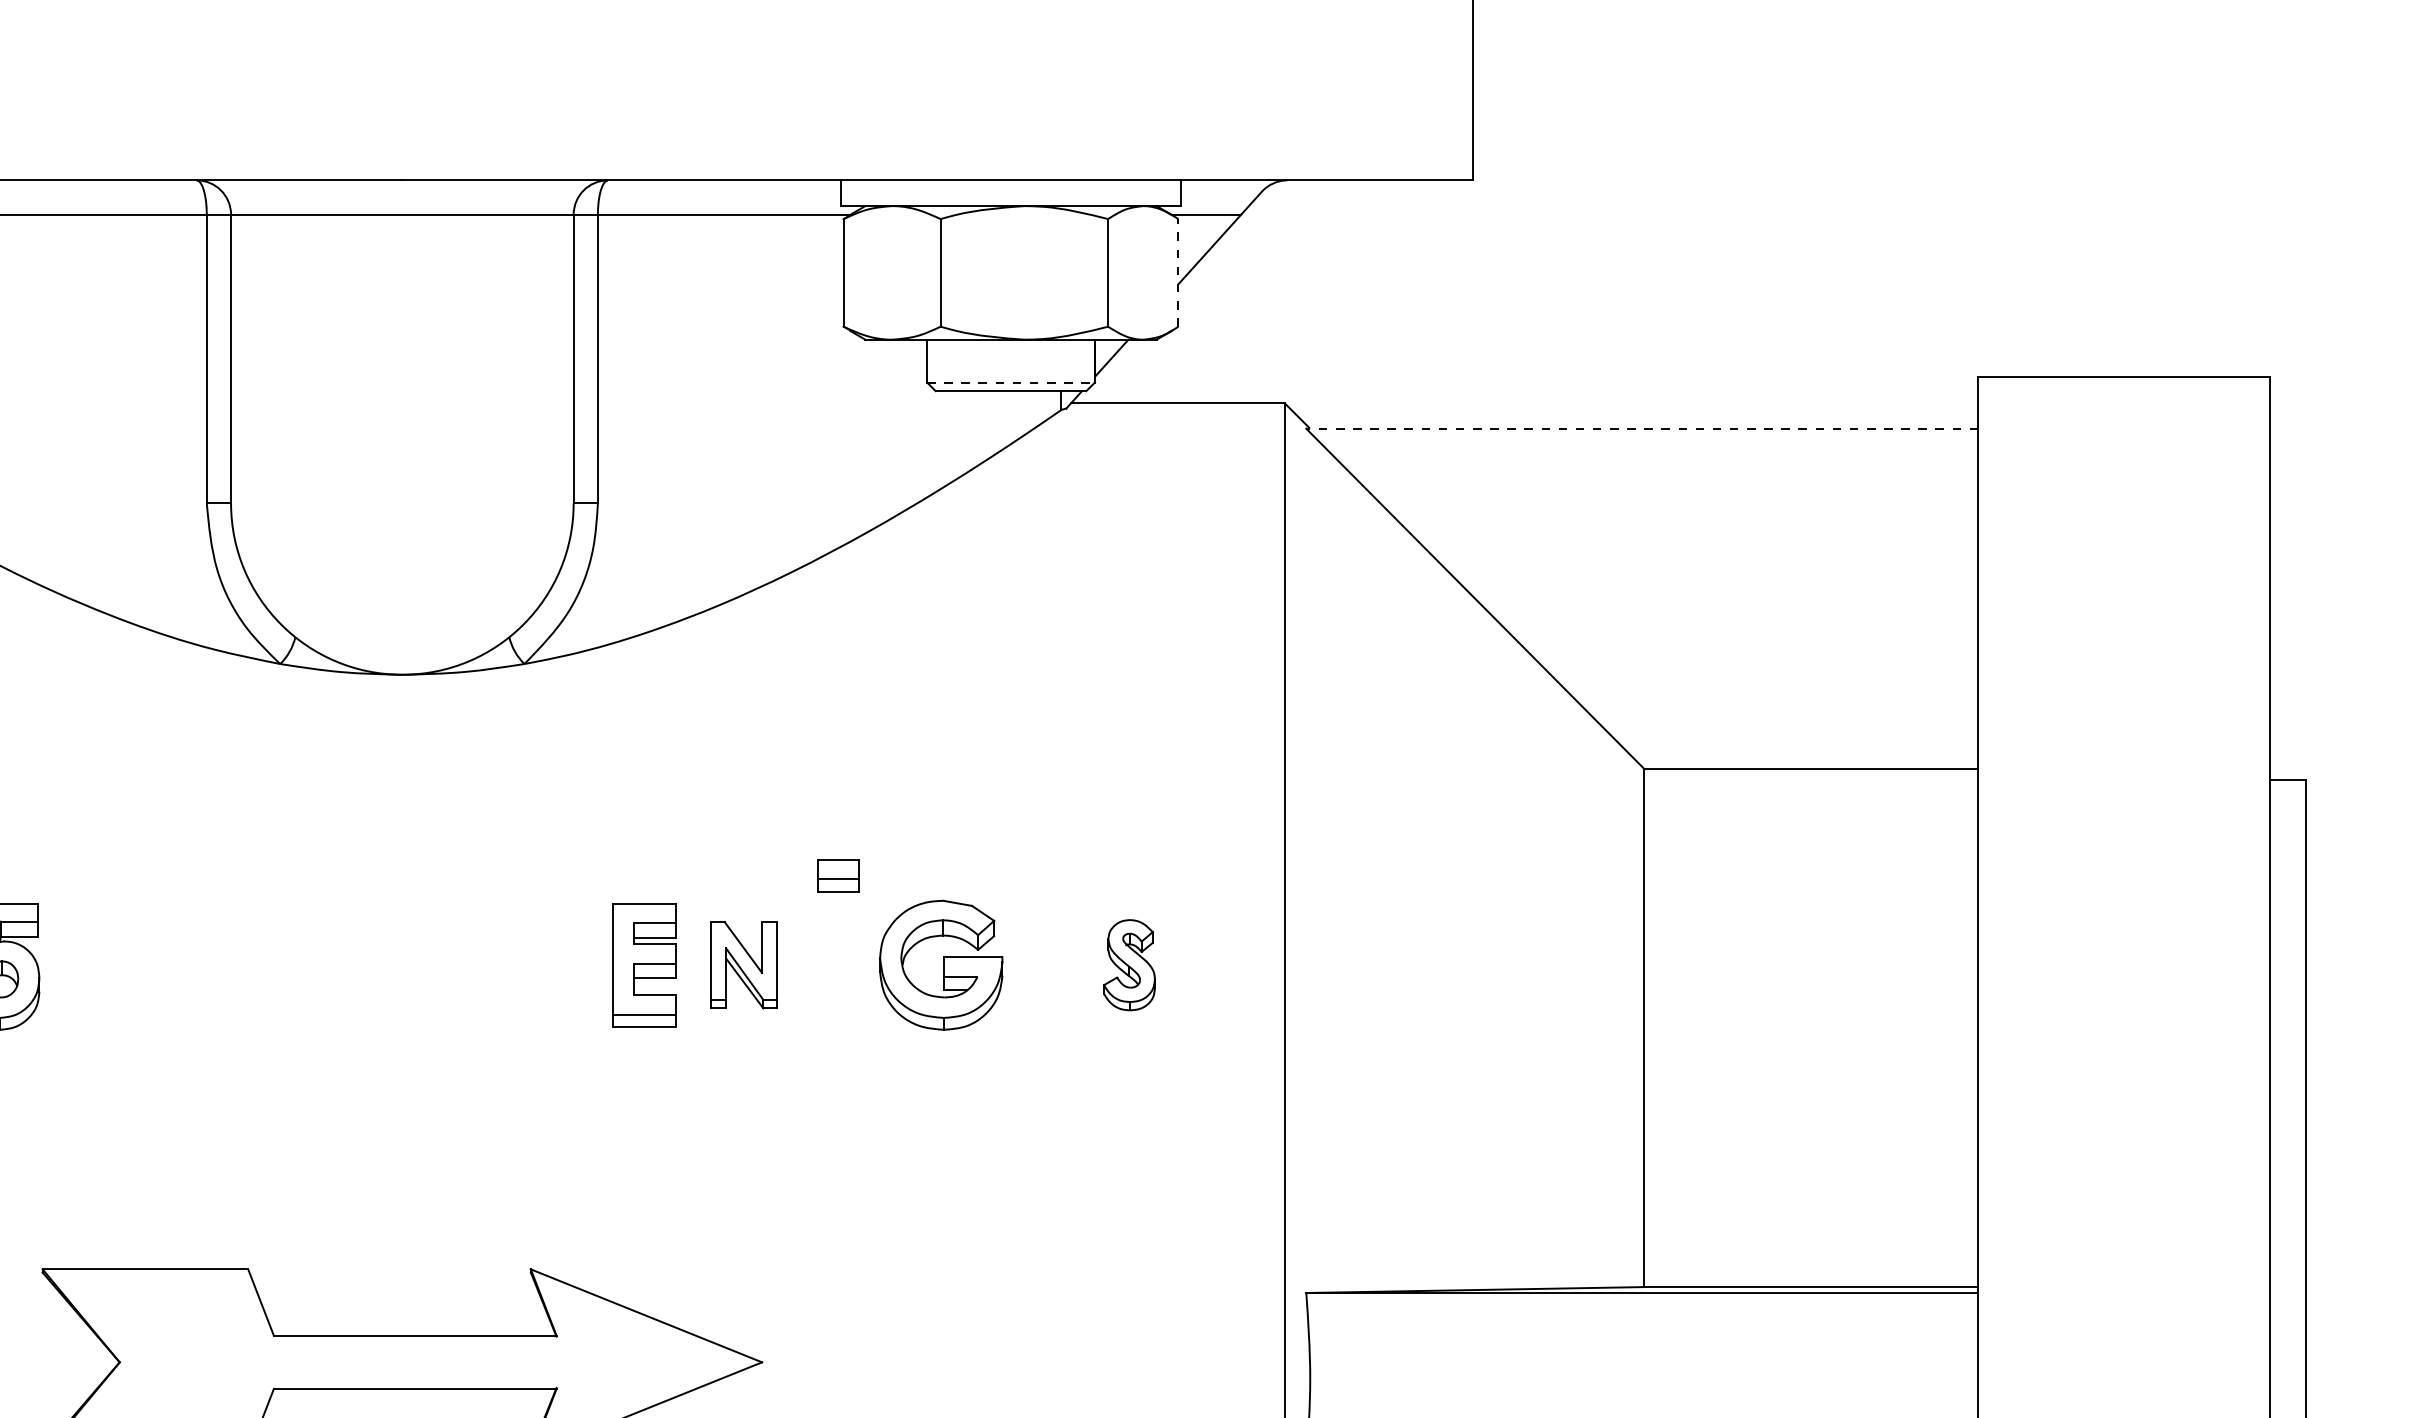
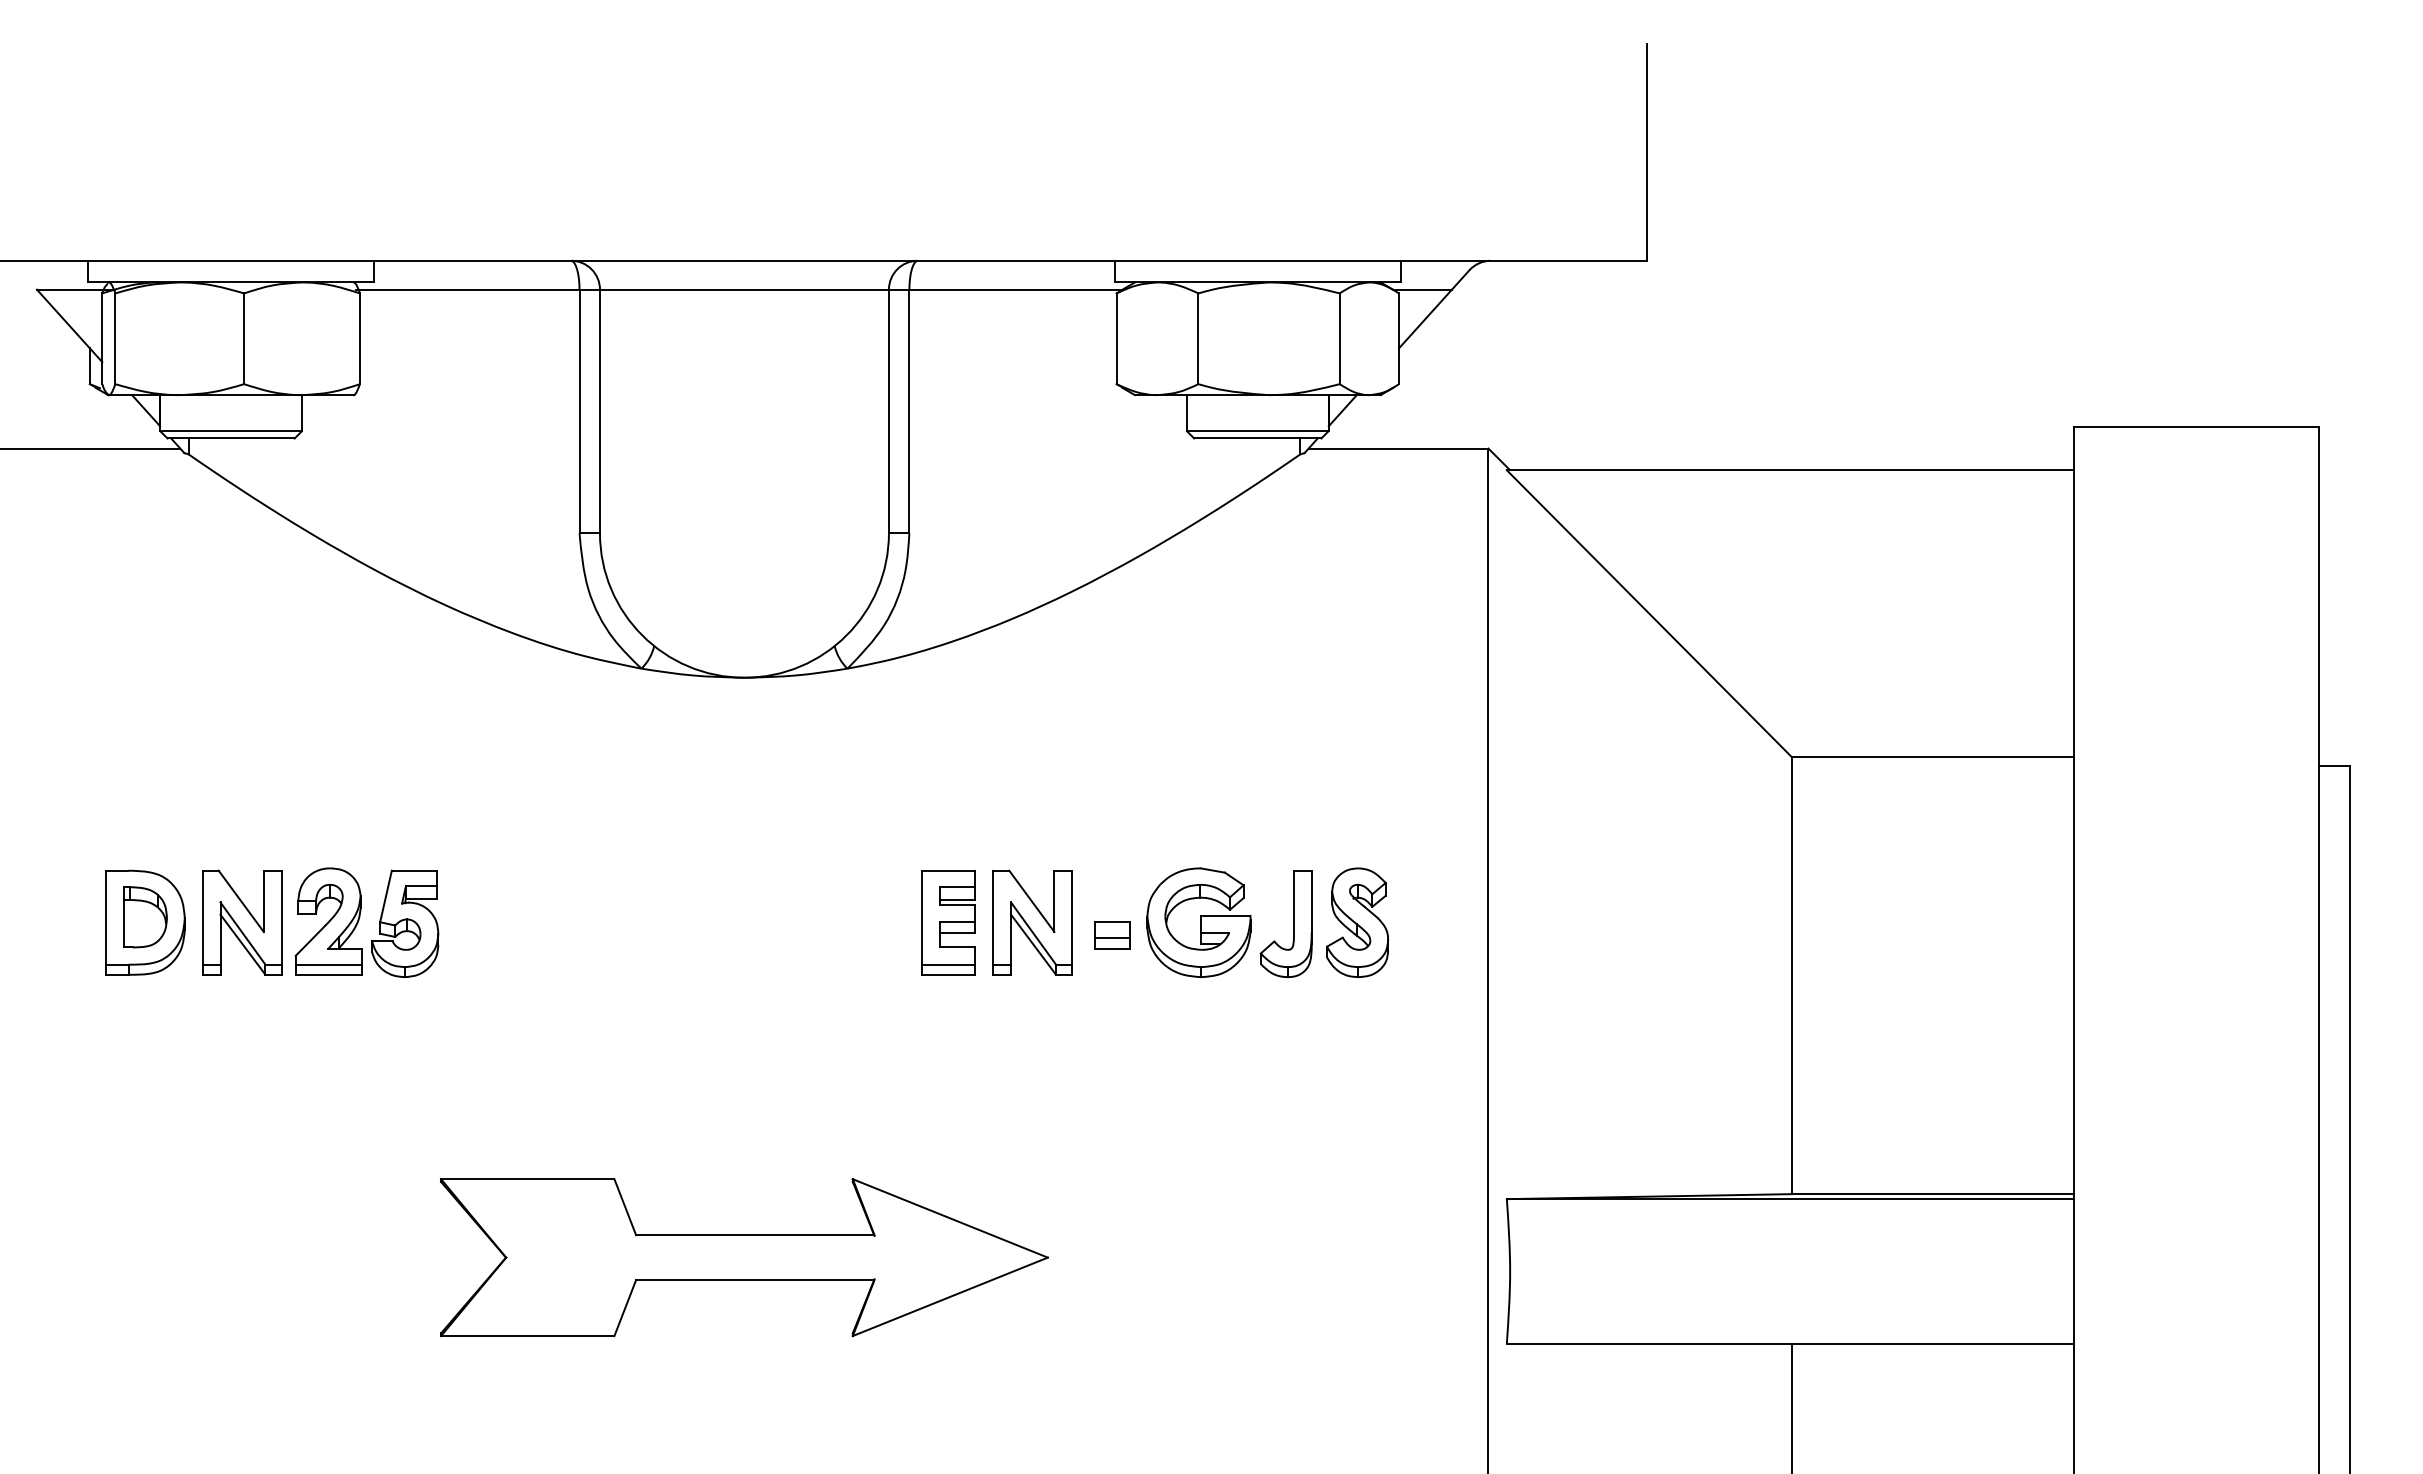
line: (1177, 272) -> (1398, 338), dashed -> solid
line: (1010, 382) -> (1257, 431), dashed -> solid
line: (1641, 429) -> (1789, 470), dashed -> solid
part: (838, 876) -> (1112, 935), moved
part: (743, 964) -> (1032, 922), size x1.43
part: (1129, 964) -> (1357, 922), size x1.43
part: (1053, 966) -> (1293, 923), added

